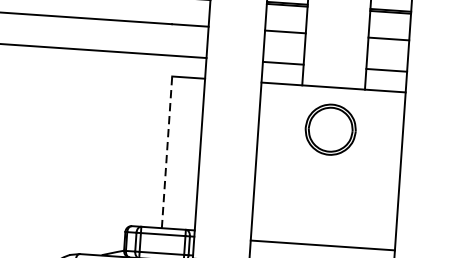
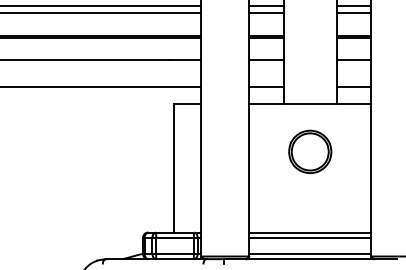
part: (331, 129) -> (310, 151), moved
line: (167, 151) -> (173, 167), dashed -> solid
line: (323, 239) -> (310, 232), added

